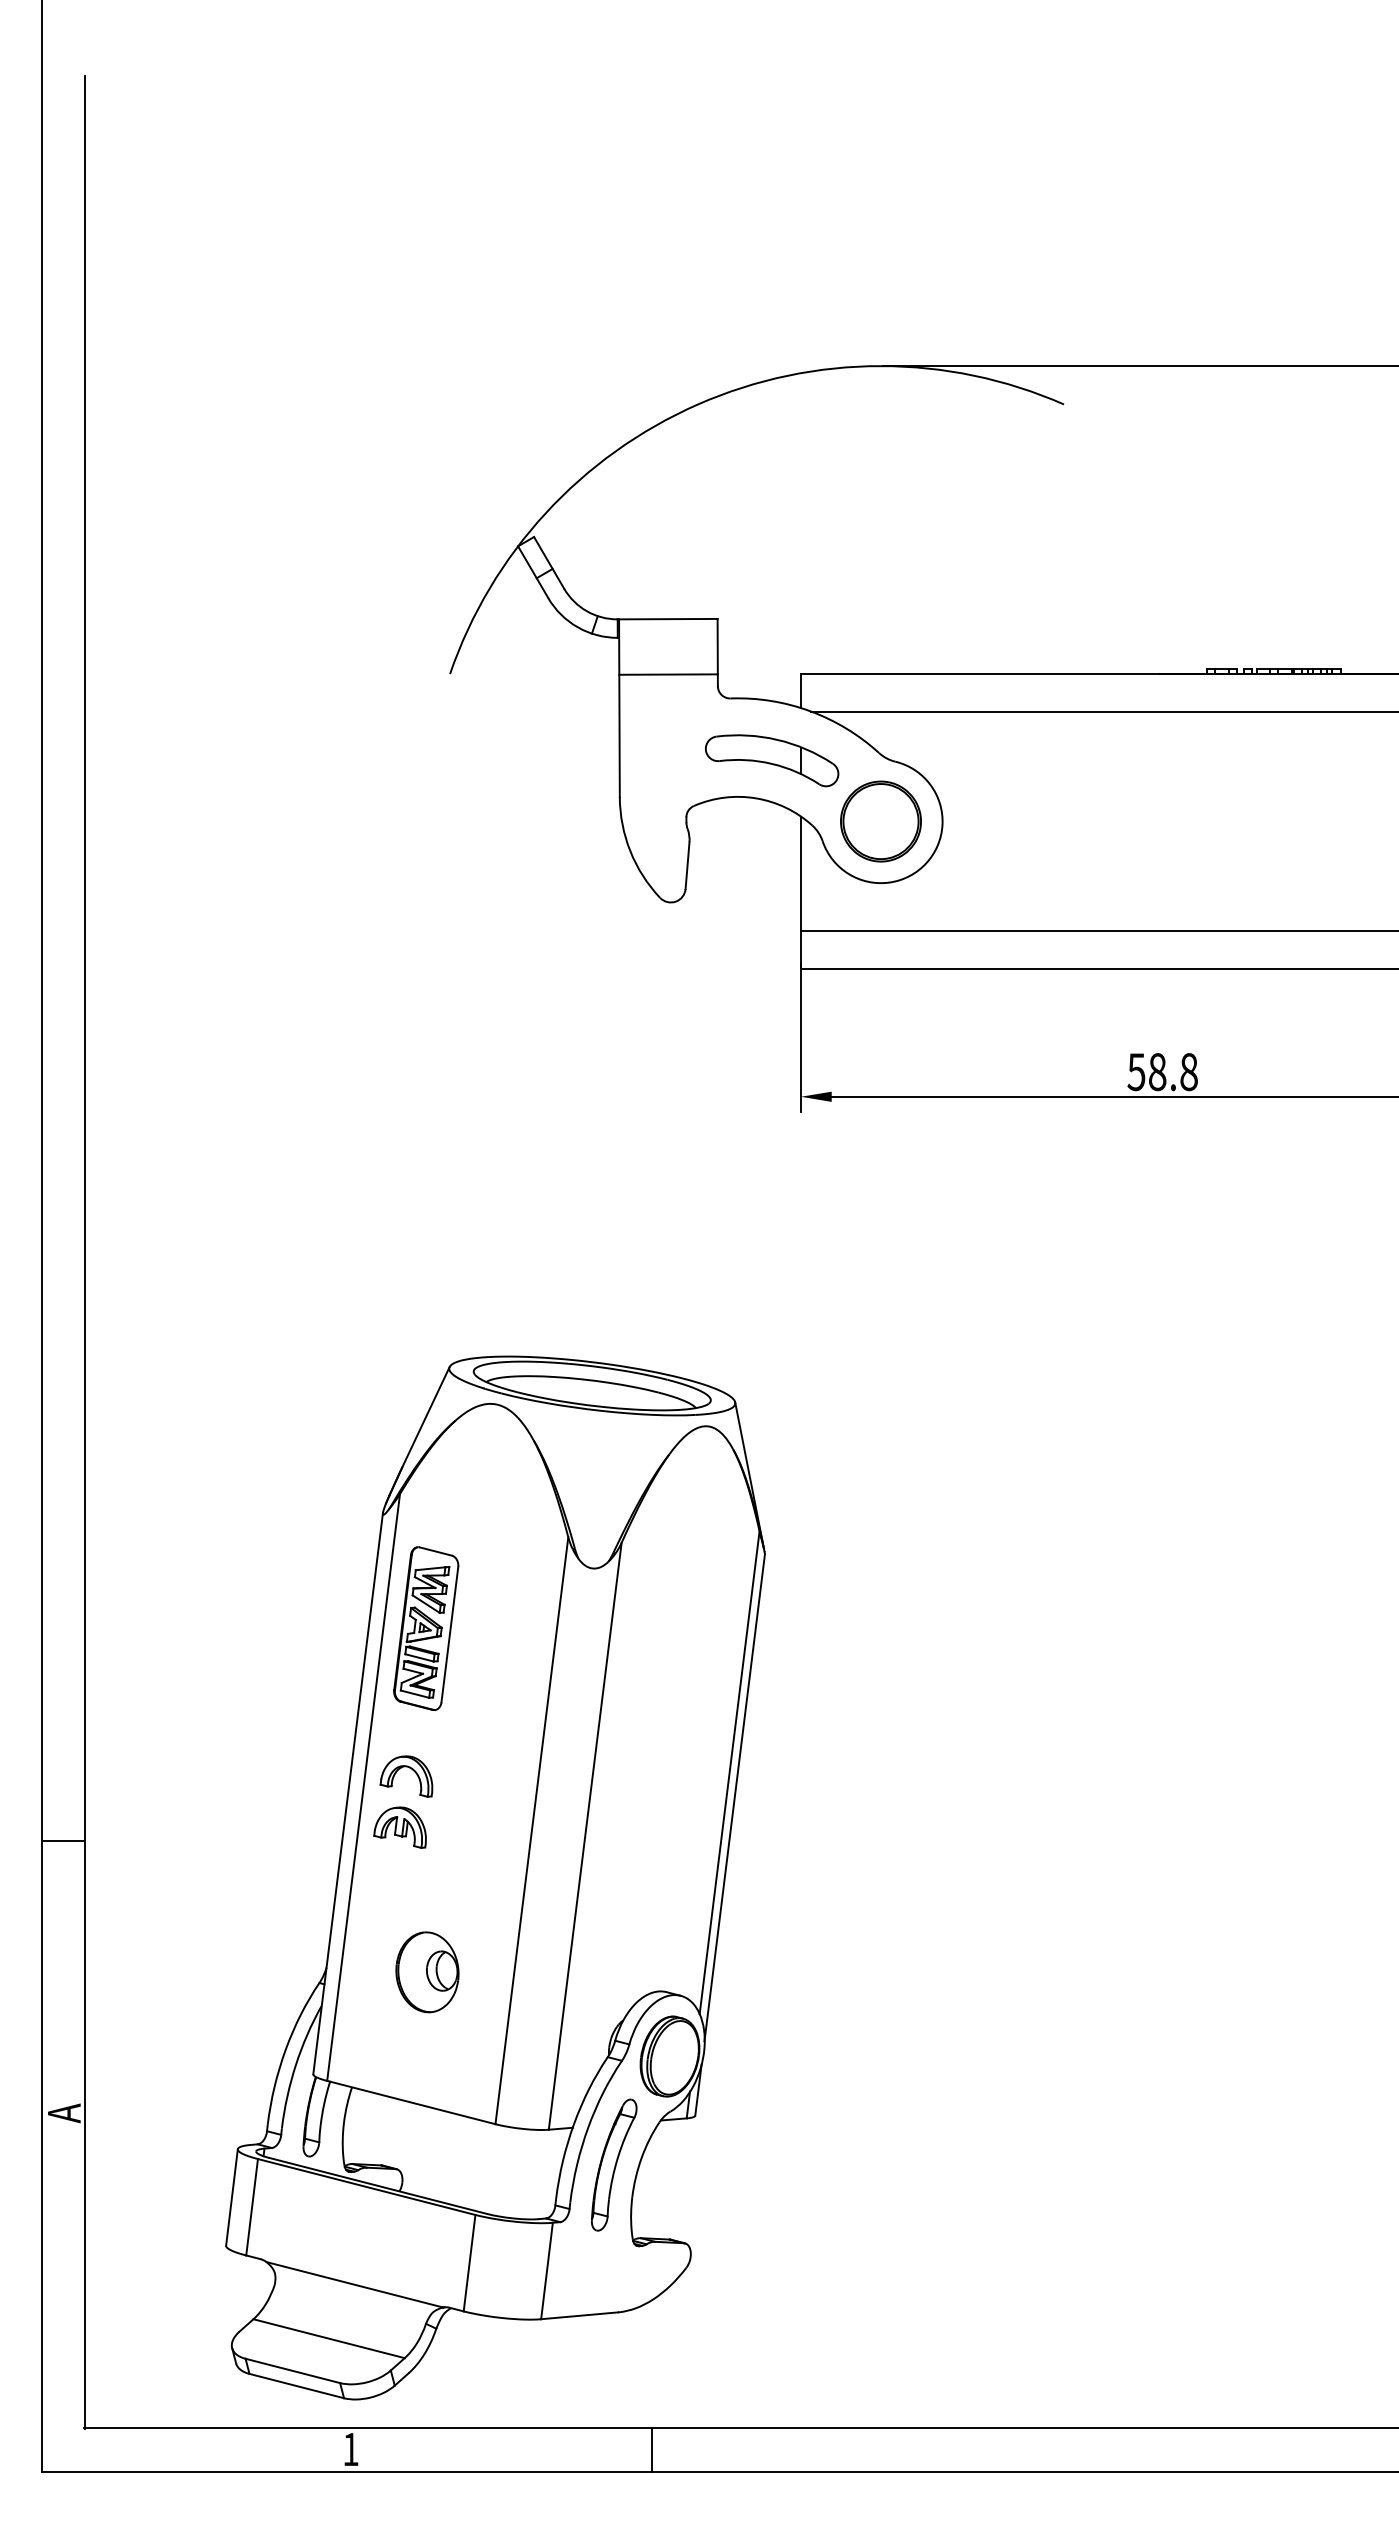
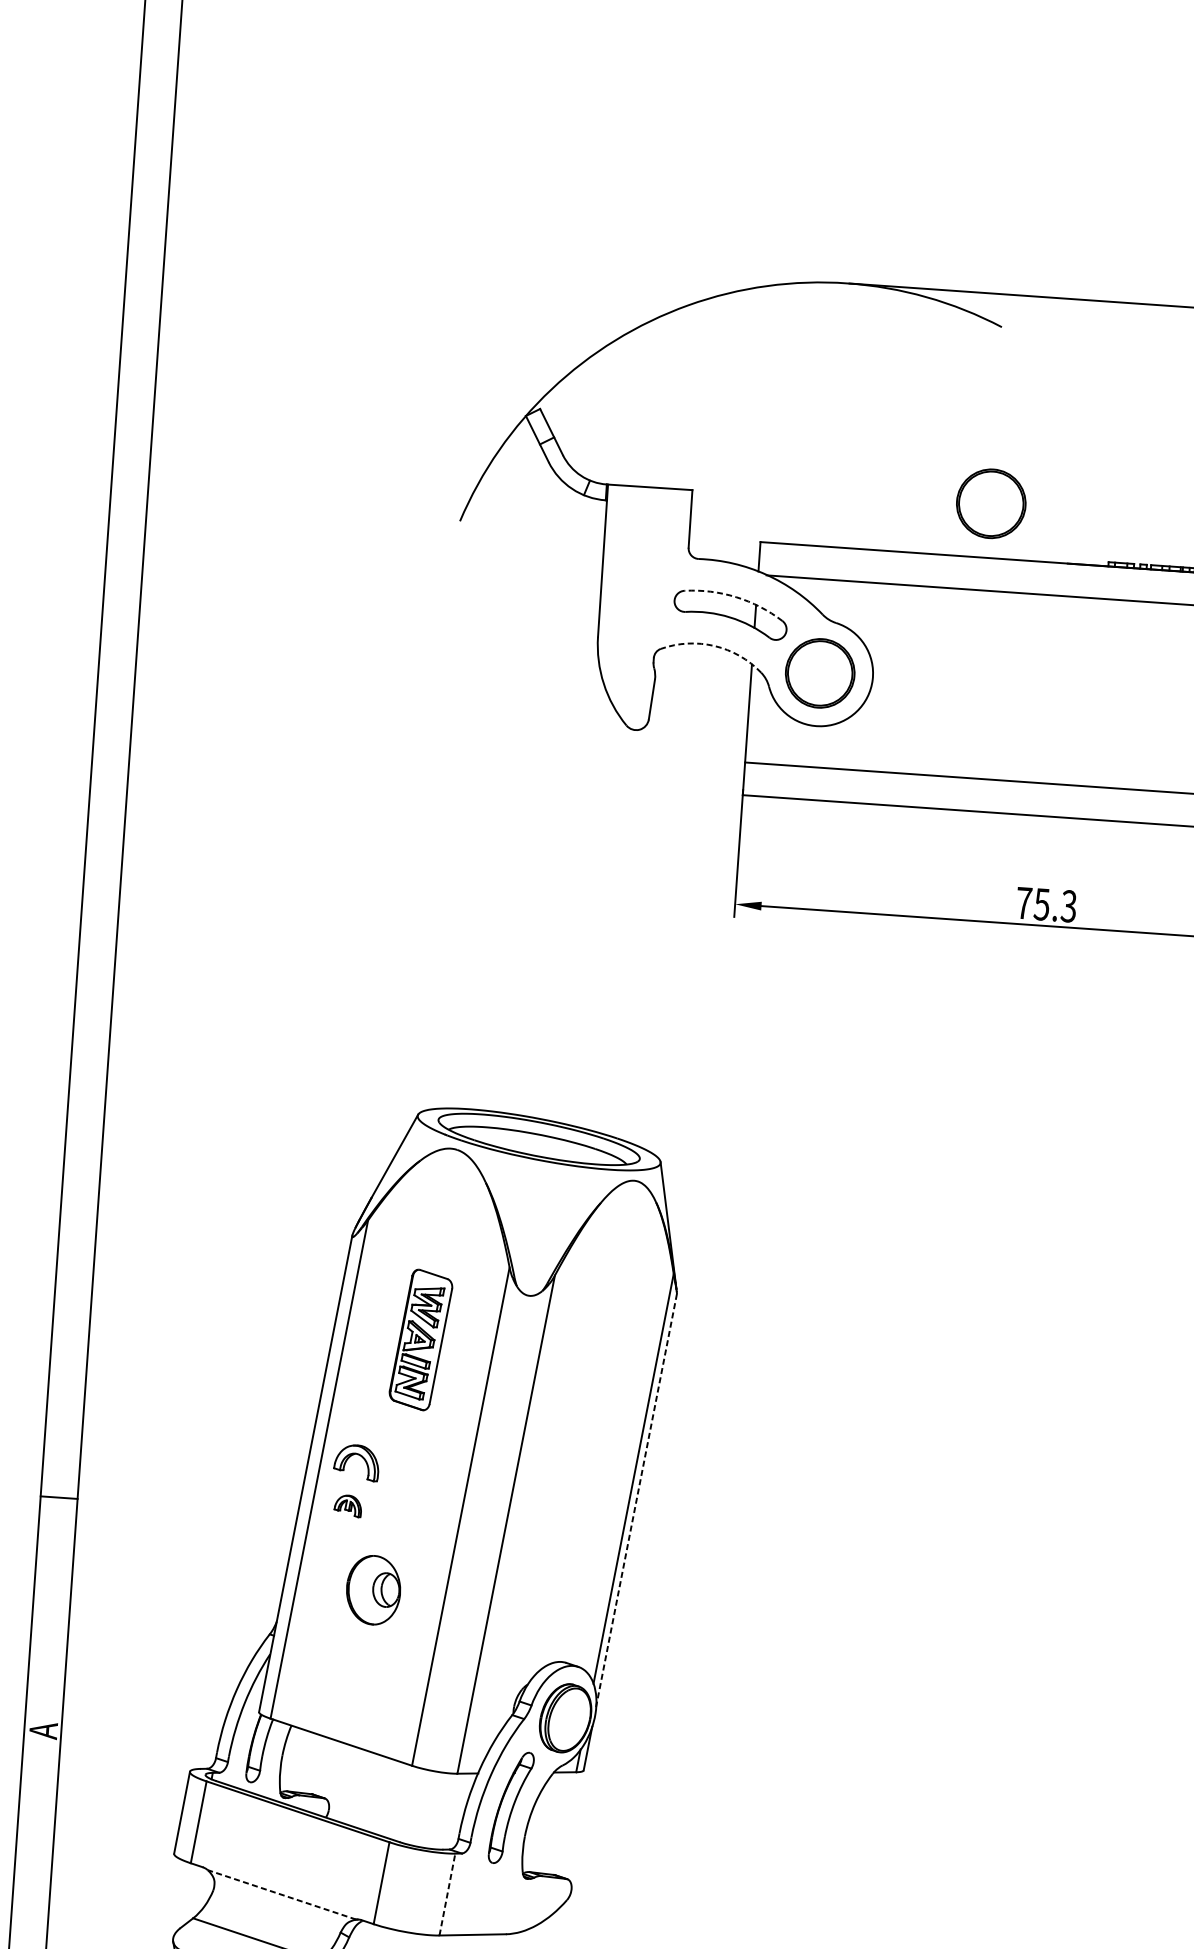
part: (1065, 610) -> (990, 503), added
line: (668, 674) -> (647, 534), removed
arc: (777, 739) -> (736, 596), solid -> dashed
arc: (756, 798) -> (714, 646), solid -> dashed
text: (1162, 1072) -> (1046, 905), 58.8 -> 75.3
part: (426, 1628) -> (421, 1339), moved
line: (734, 1798) -> (636, 1501), solid -> dashed
part: (399, 1827) -> (347, 1505), size x0.6
part: (427, 1972) -> (373, 1590), moved
line: (547, 2271) -> (447, 1895), solid -> dashed
line: (354, 2284) -> (281, 1894), solid -> dashed

